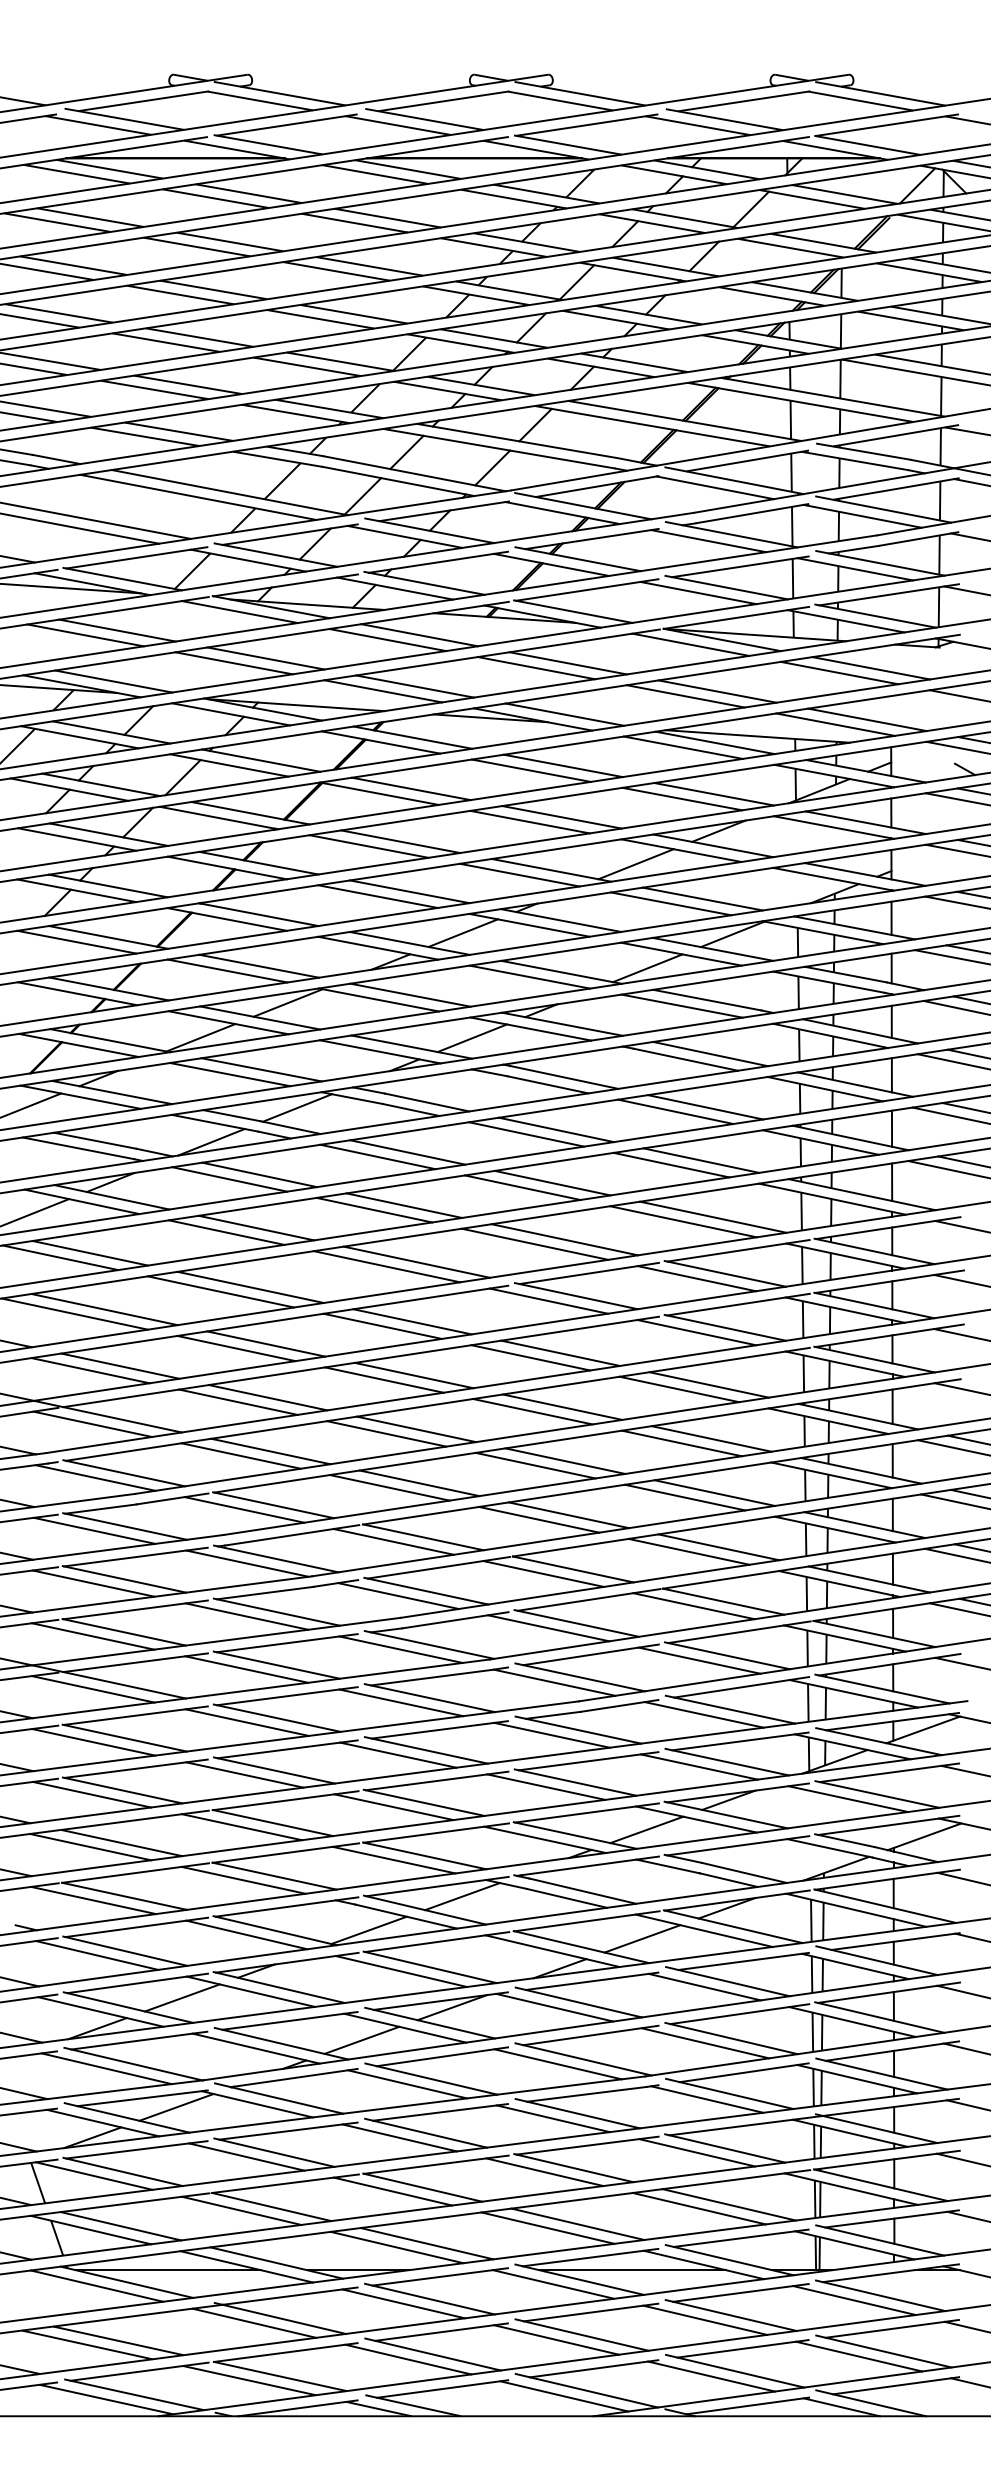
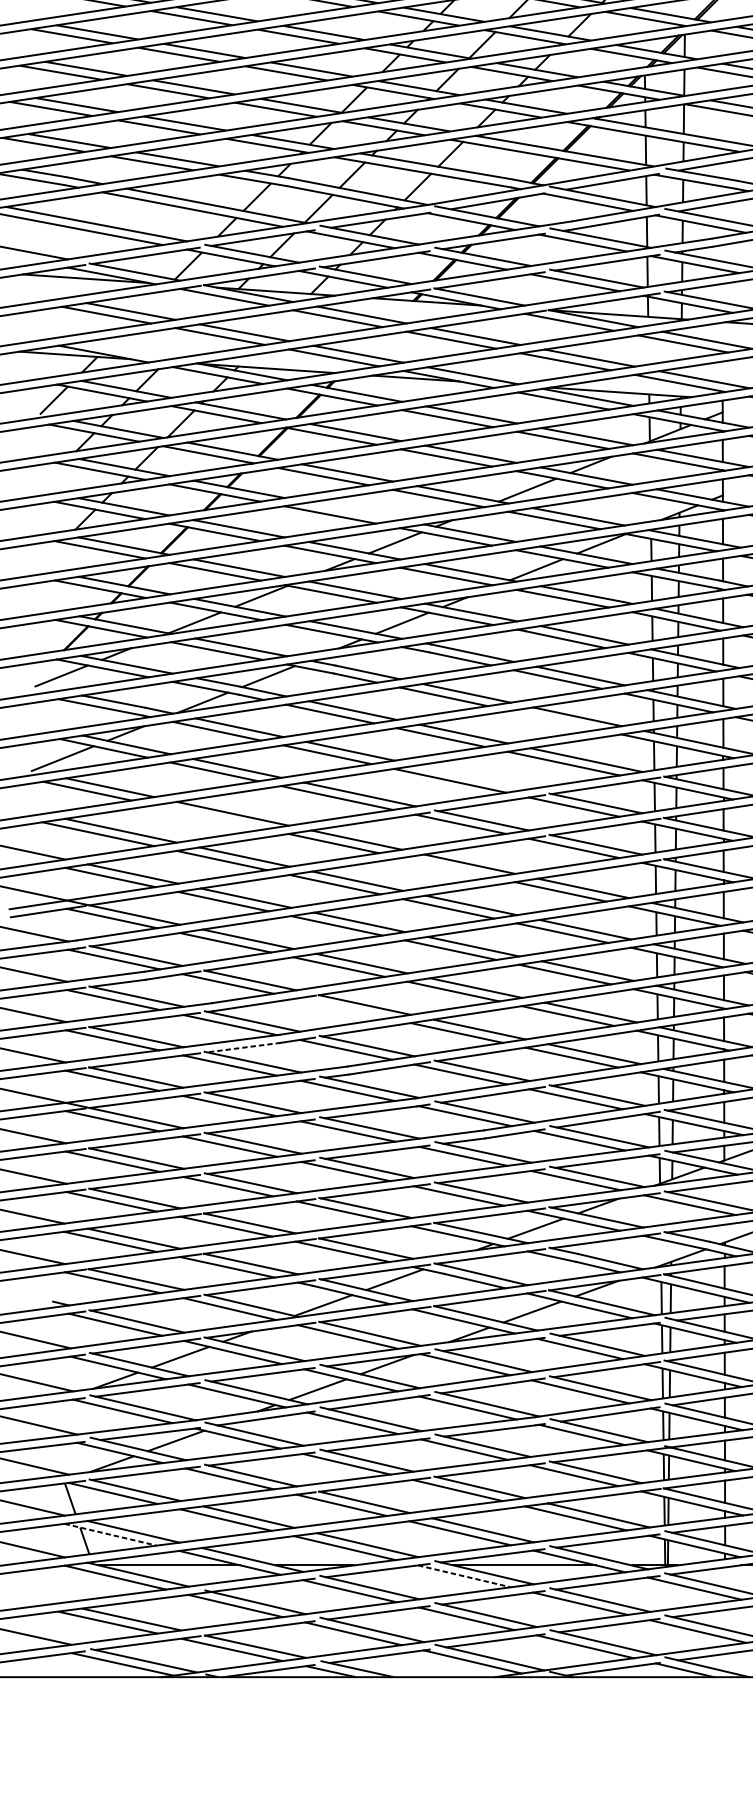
line: (113, 681) -> (127, 350), removed
line: (409, 891) -> (354, 511), removed
line: (671, 1164) -> (554, 719), removed
line: (564, 1239) -> (472, 777), removed
line: (220, 1291) -> (209, 816), removed
line: (530, 1357) -> (446, 867), removed
line: (393, 1541) -> (342, 1008), removed
line: (265, 1593) -> (244, 1047), solid -> dashed
line: (90, 2230) -> (110, 1535), solid -> dashed
line: (554, 2284) -> (465, 1576), solid -> dashed

